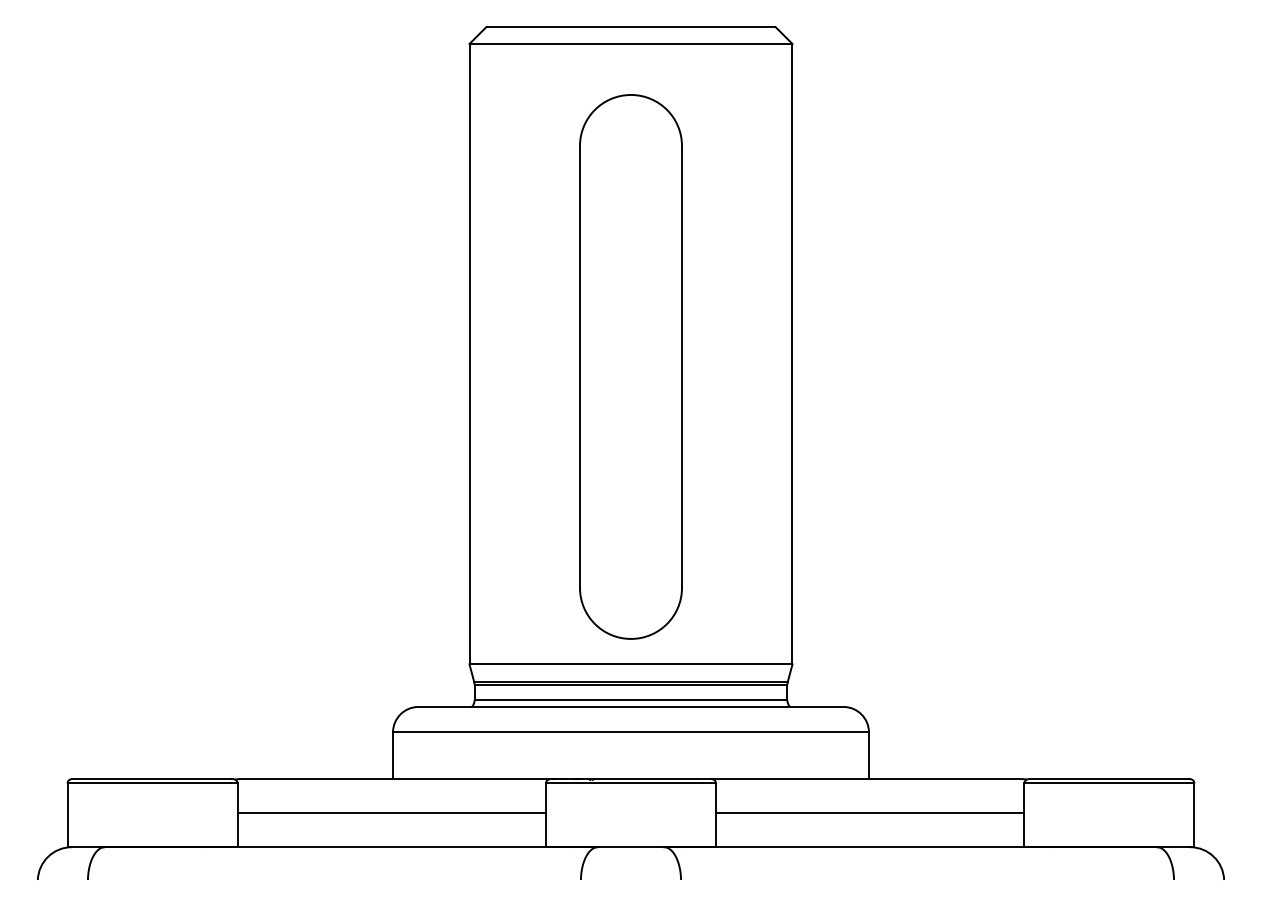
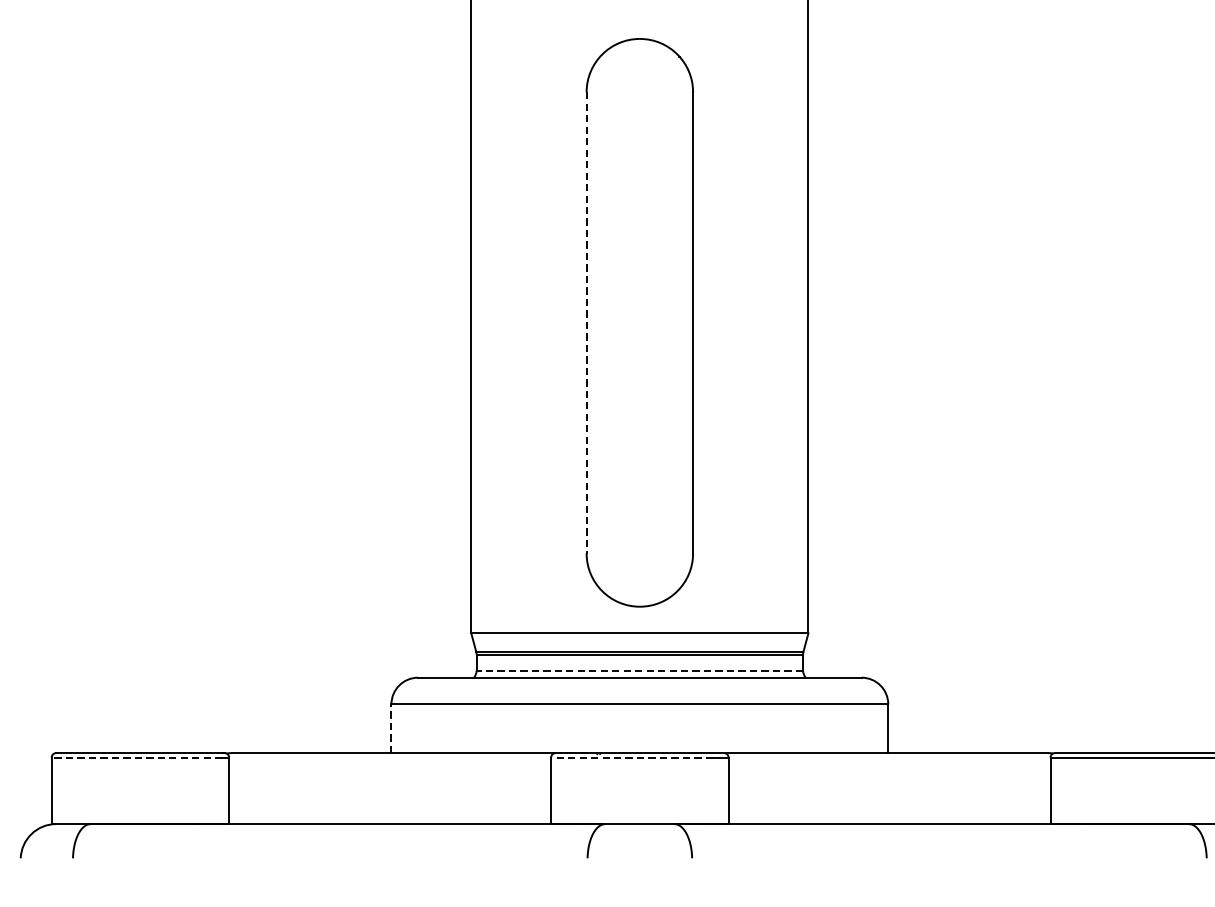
line: (580, 366) -> (587, 322), solid -> dashed
line: (630, 700) -> (639, 670), solid -> dashed
line: (393, 755) -> (391, 728), solid -> dashed
line: (149, 783) -> (137, 757), solid -> dashed
line: (623, 783) -> (632, 757), solid -> dashed
line: (391, 813) -> (389, 788), removed
line: (869, 813) -> (888, 788), removed

